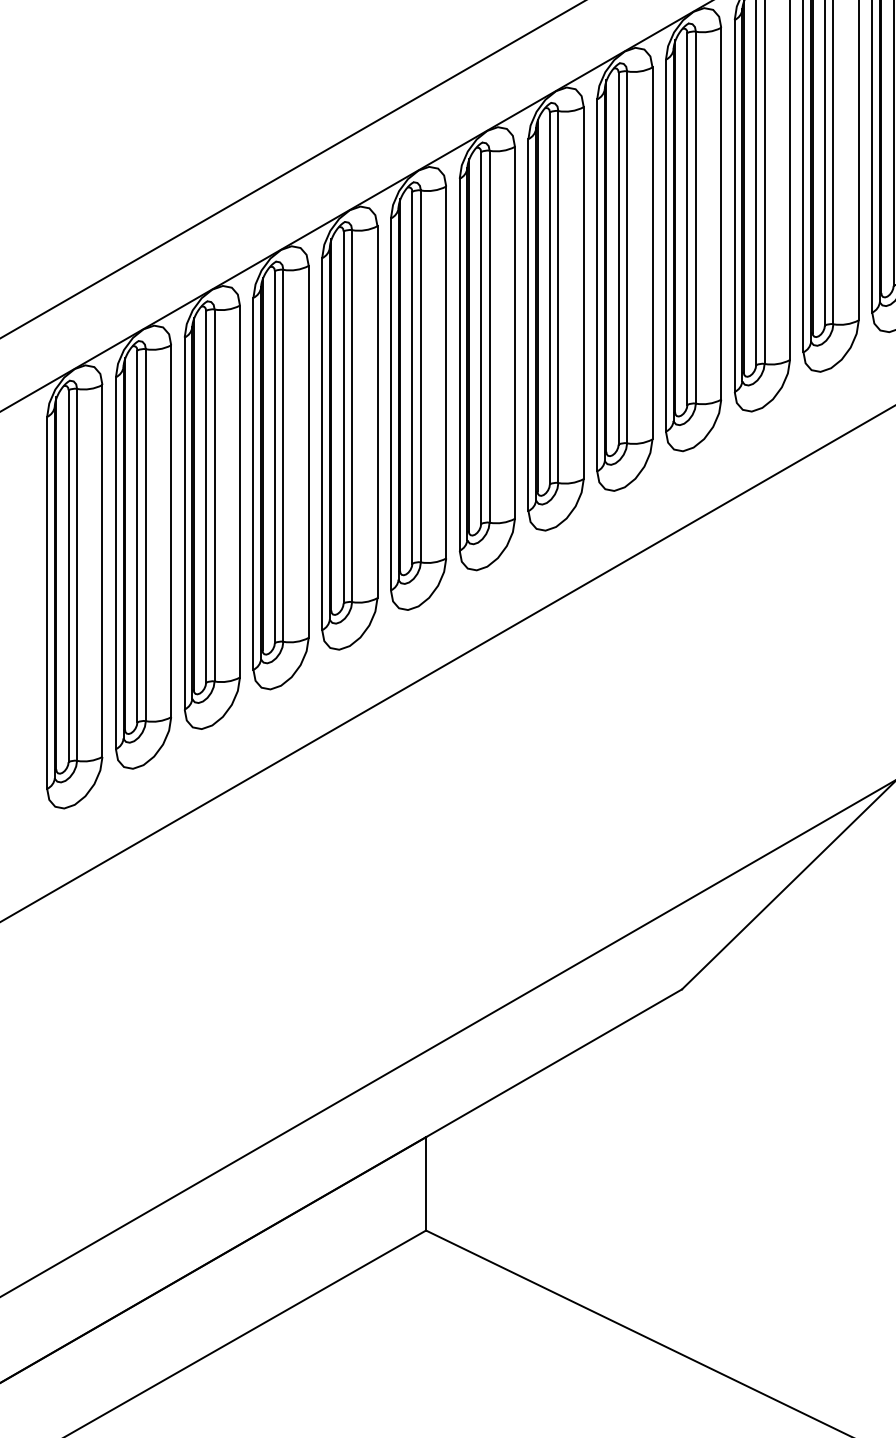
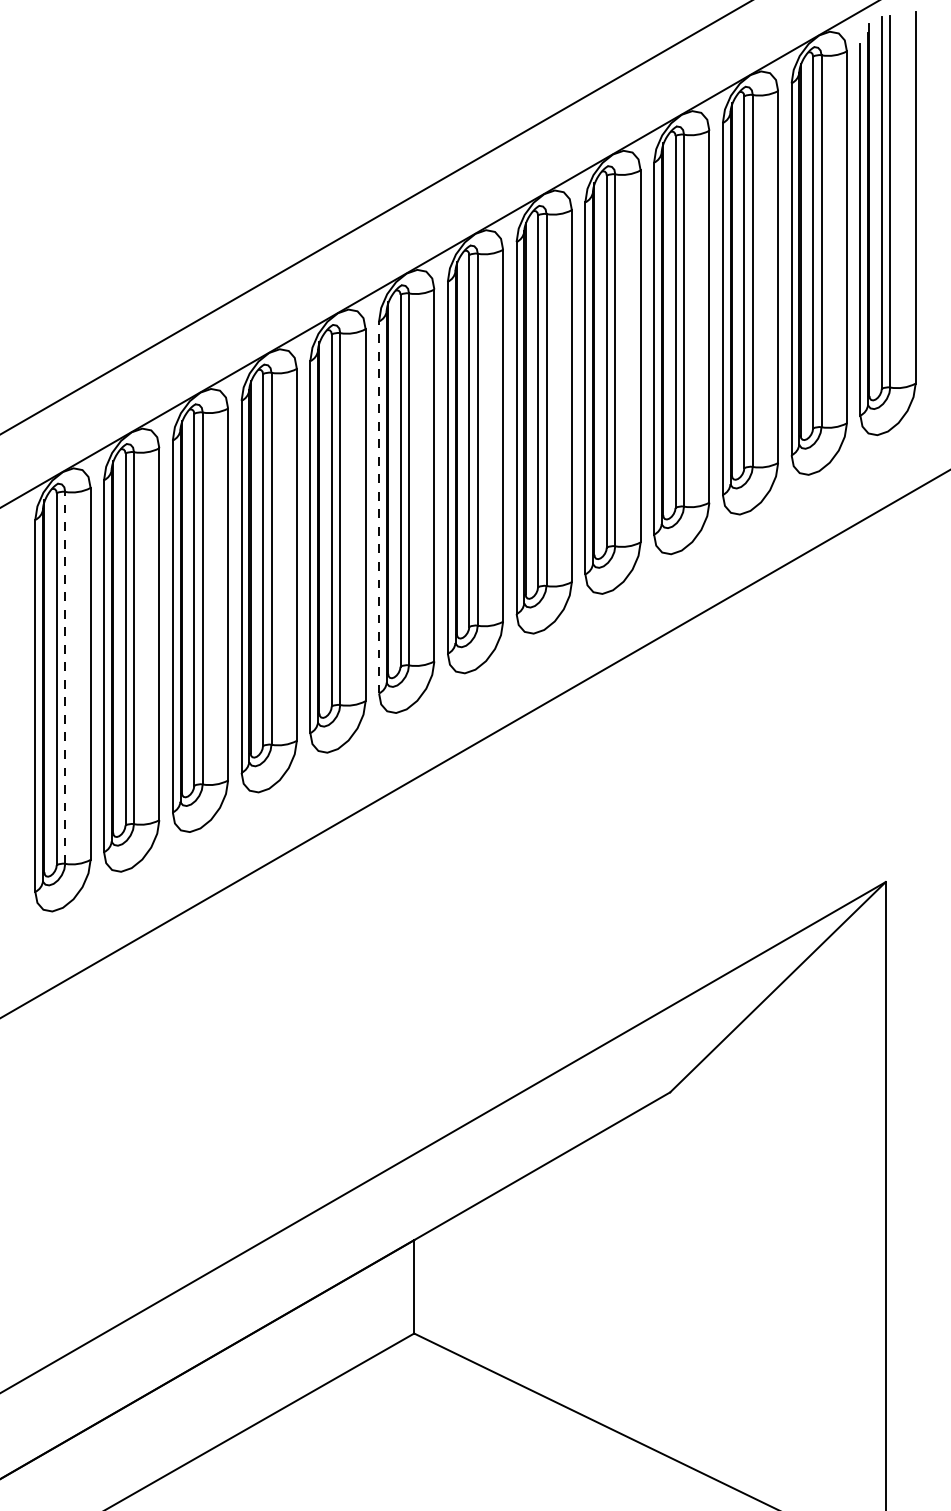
line: (391, 404) -> (379, 507), solid -> dashed
line: (77, 574) -> (65, 677), solid -> dashed

